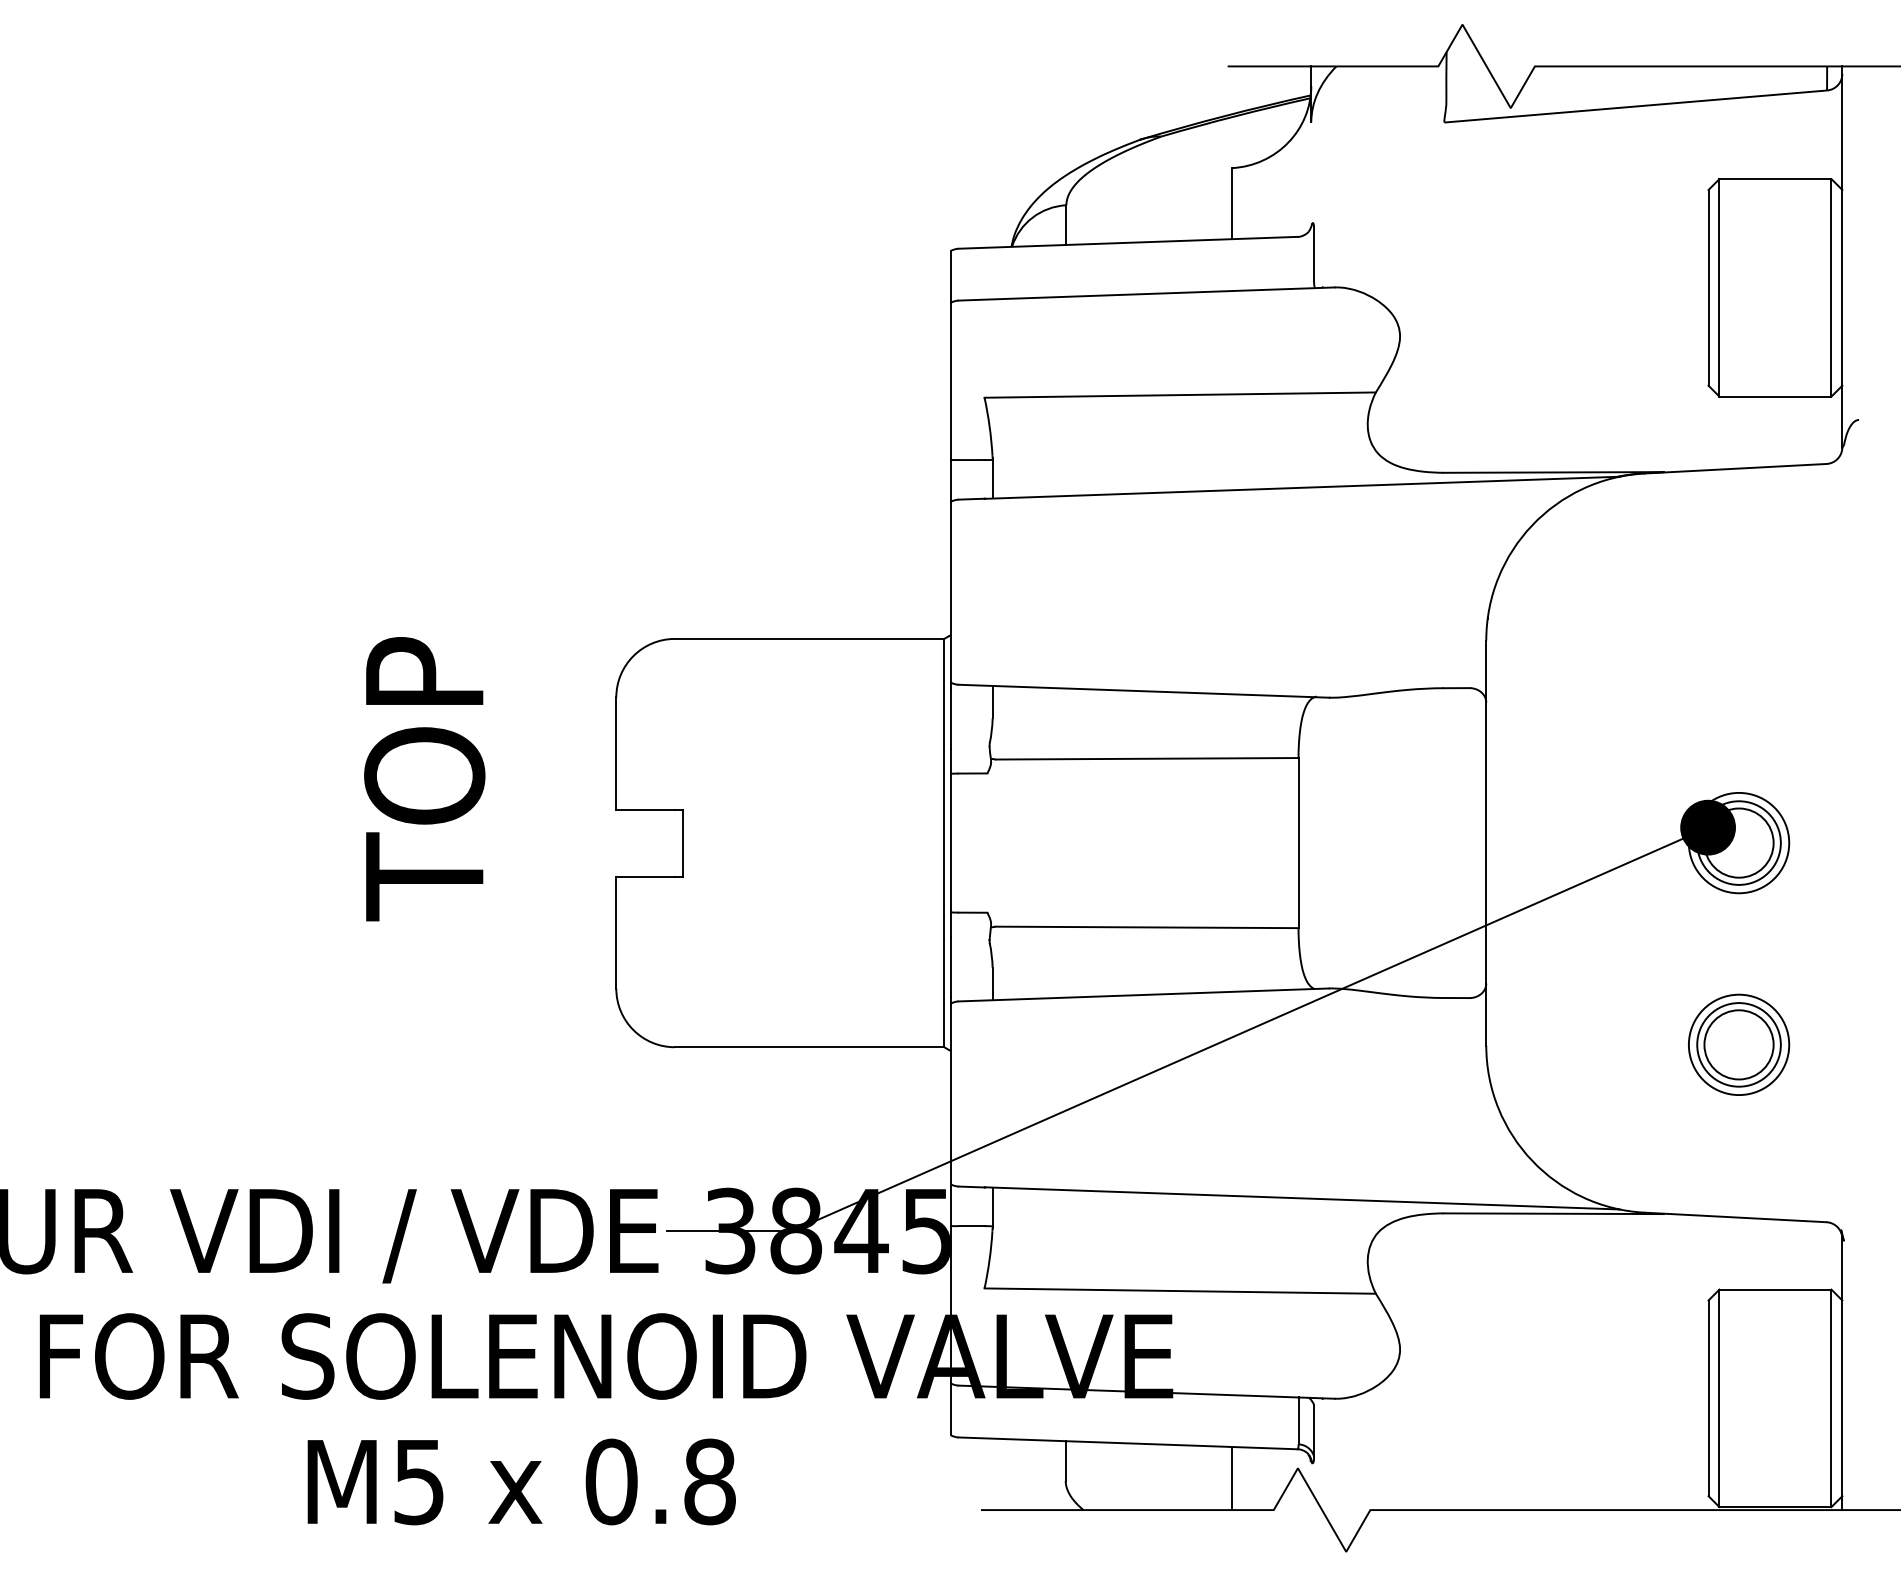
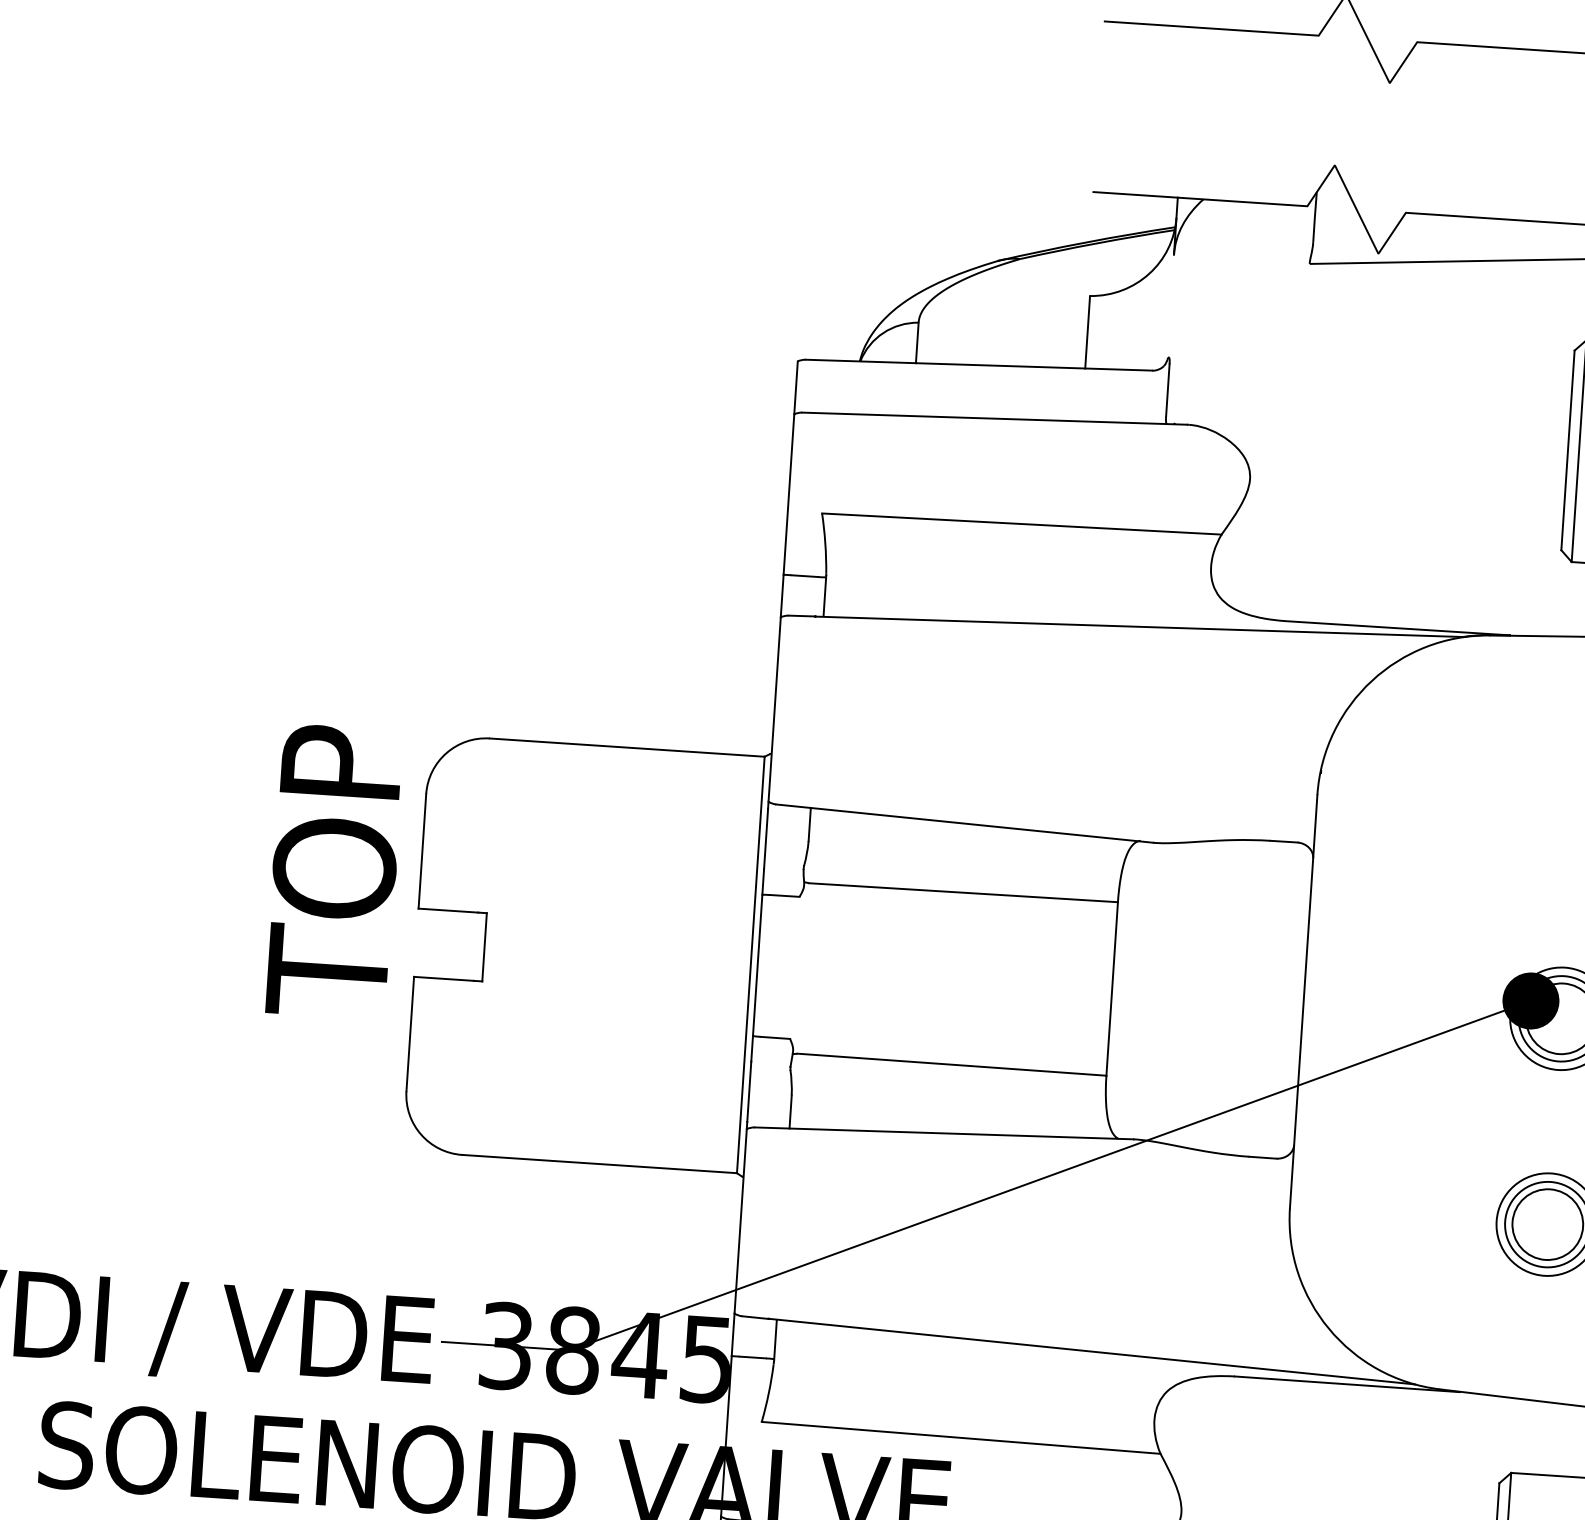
text: (424, 779) -> (334, 872), moved

